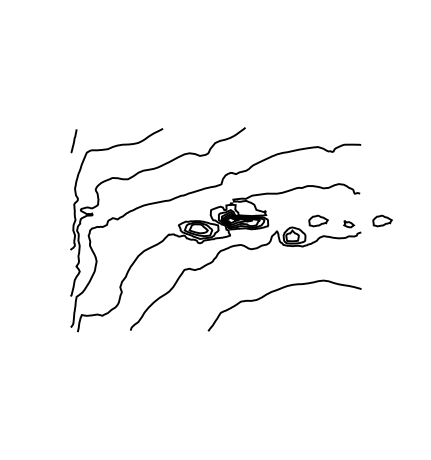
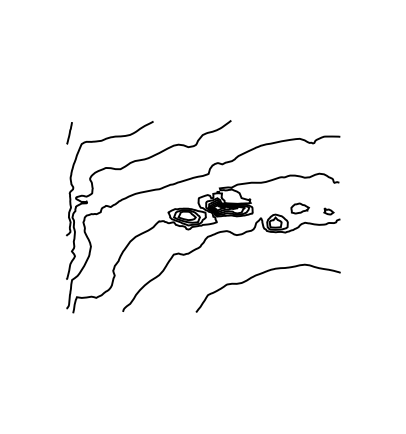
part: (382, 220) -> (360, 208), removed

